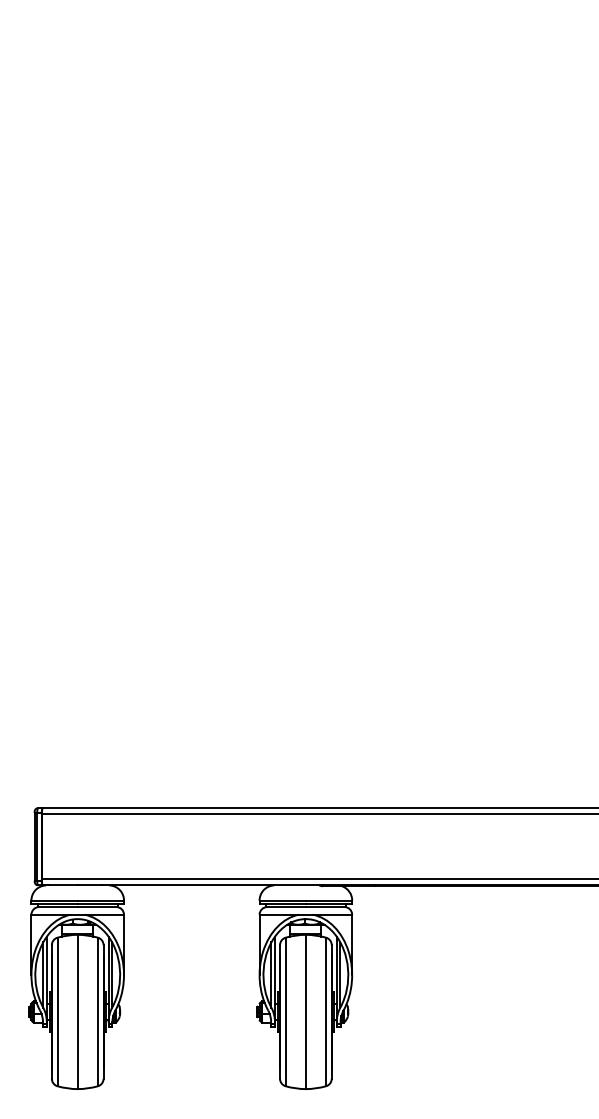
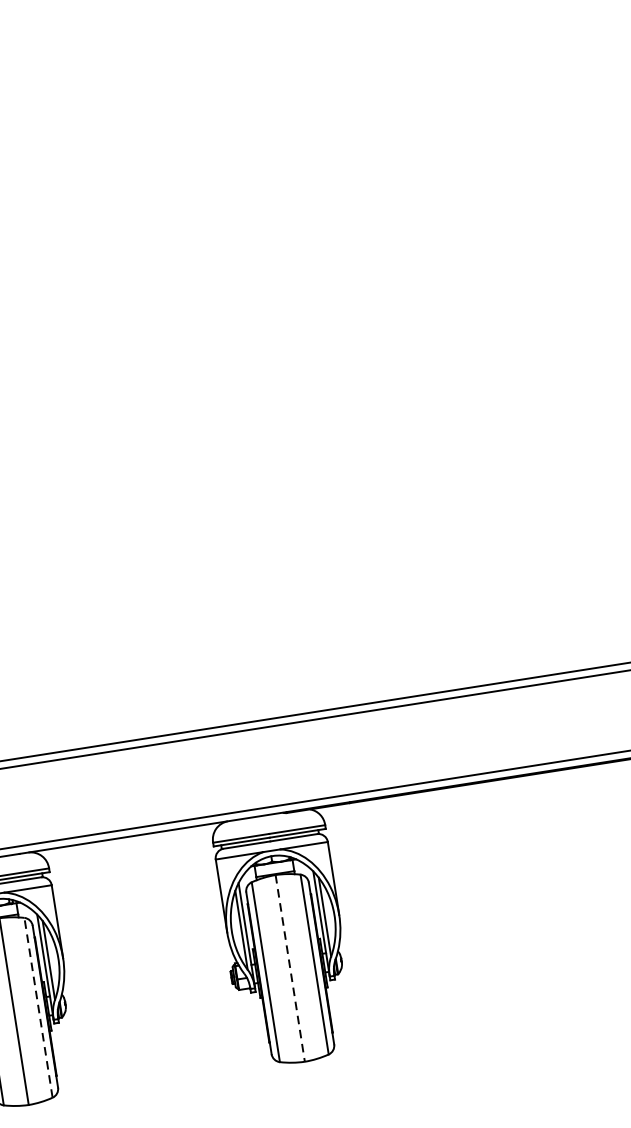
line: (97, 1011) -> (37, 1007), solid -> dashed
line: (305, 1012) -> (289, 969), solid -> dashed

